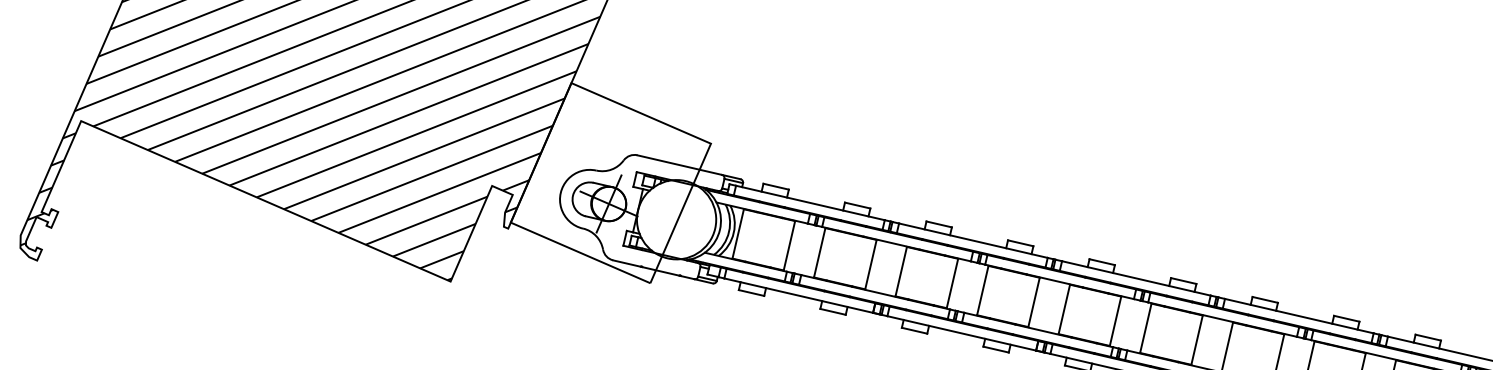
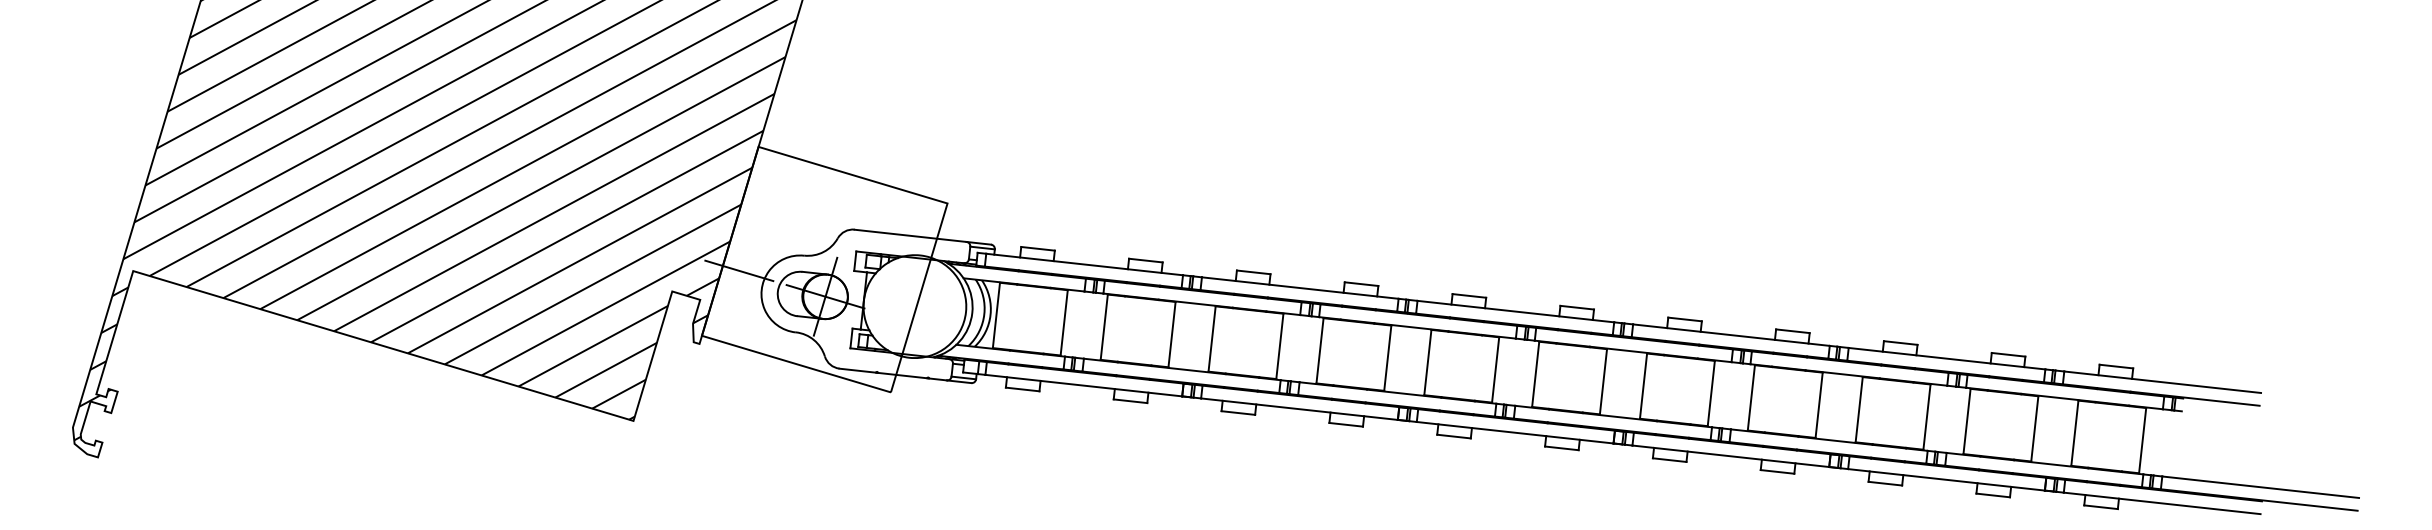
line: (545, 176) -> (739, 270), added

